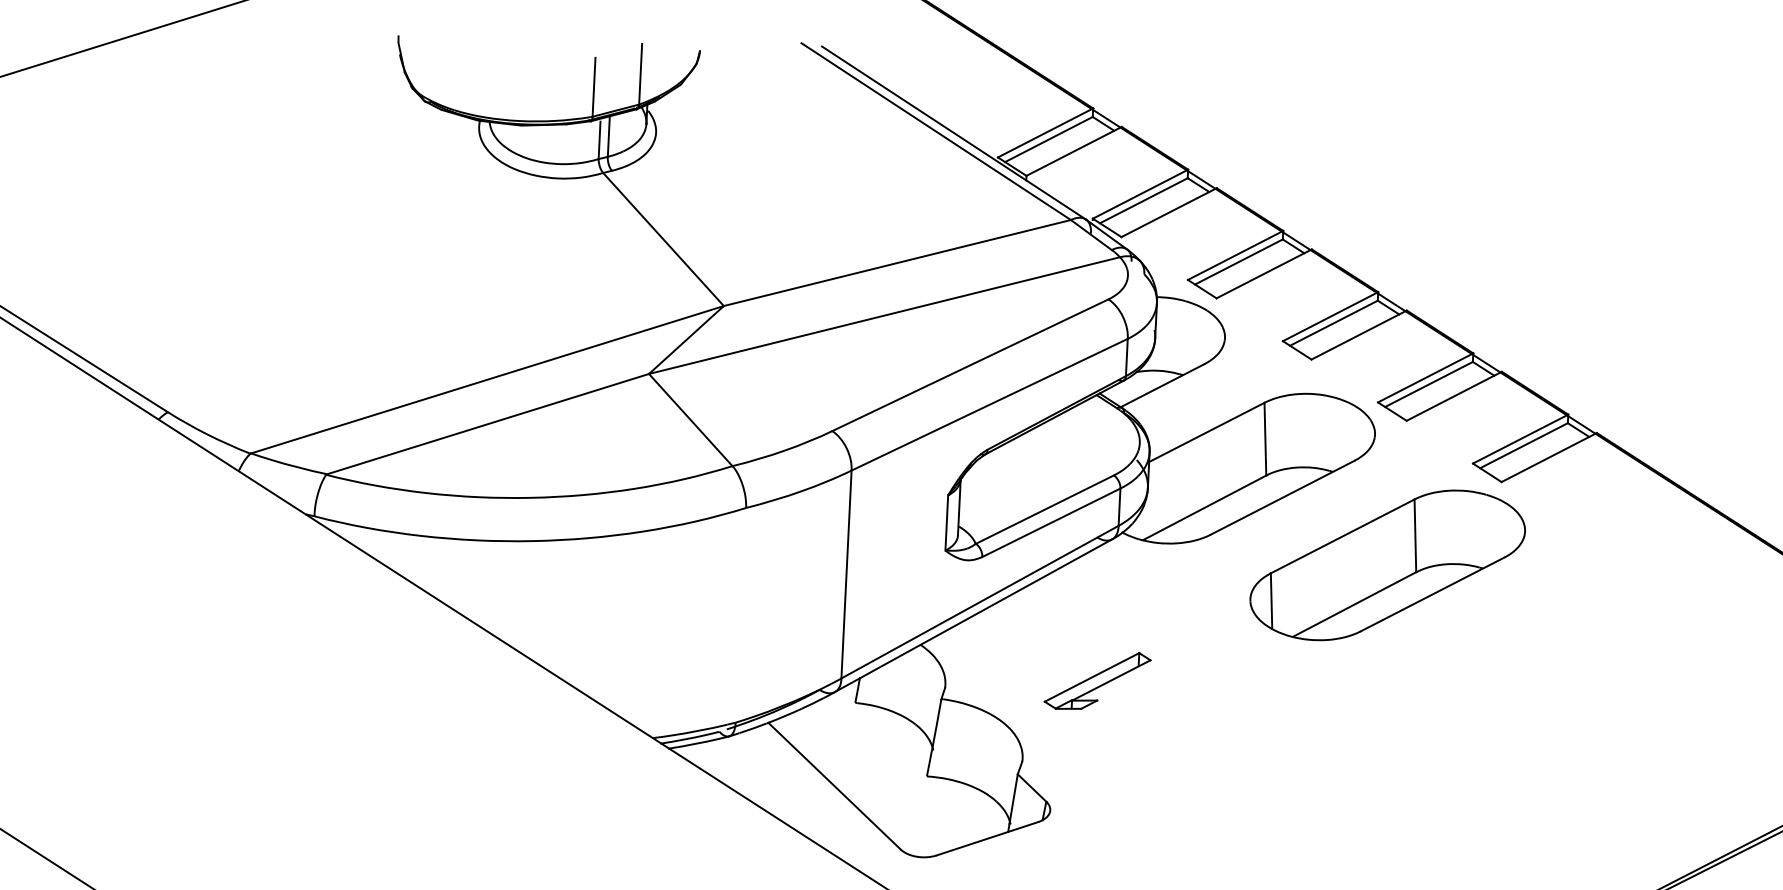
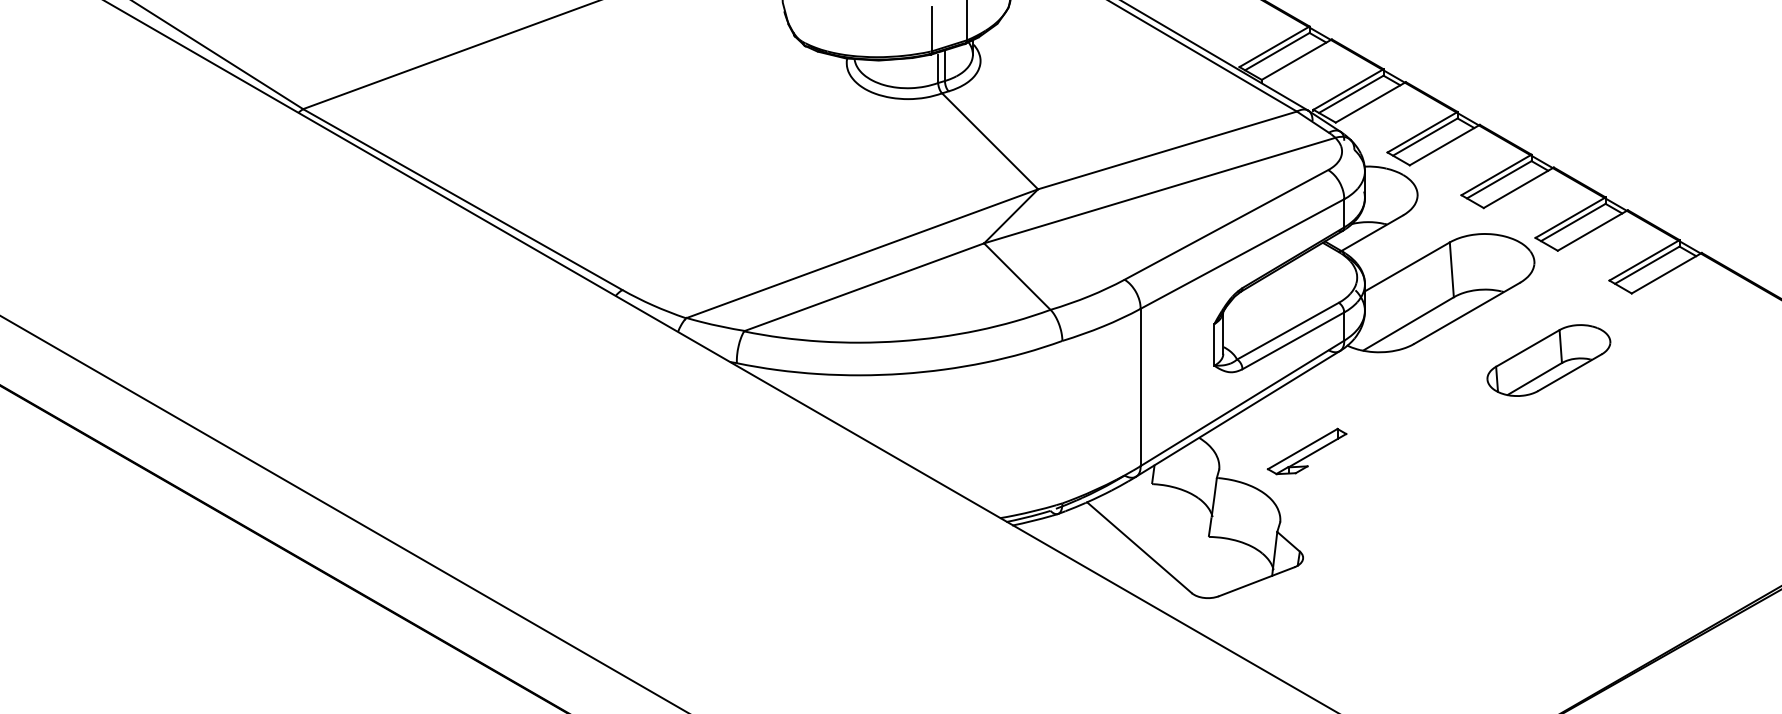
part: (1387, 565) -> (1548, 360), size x0.6
part: (1096, 680) -> (1306, 451), moved

